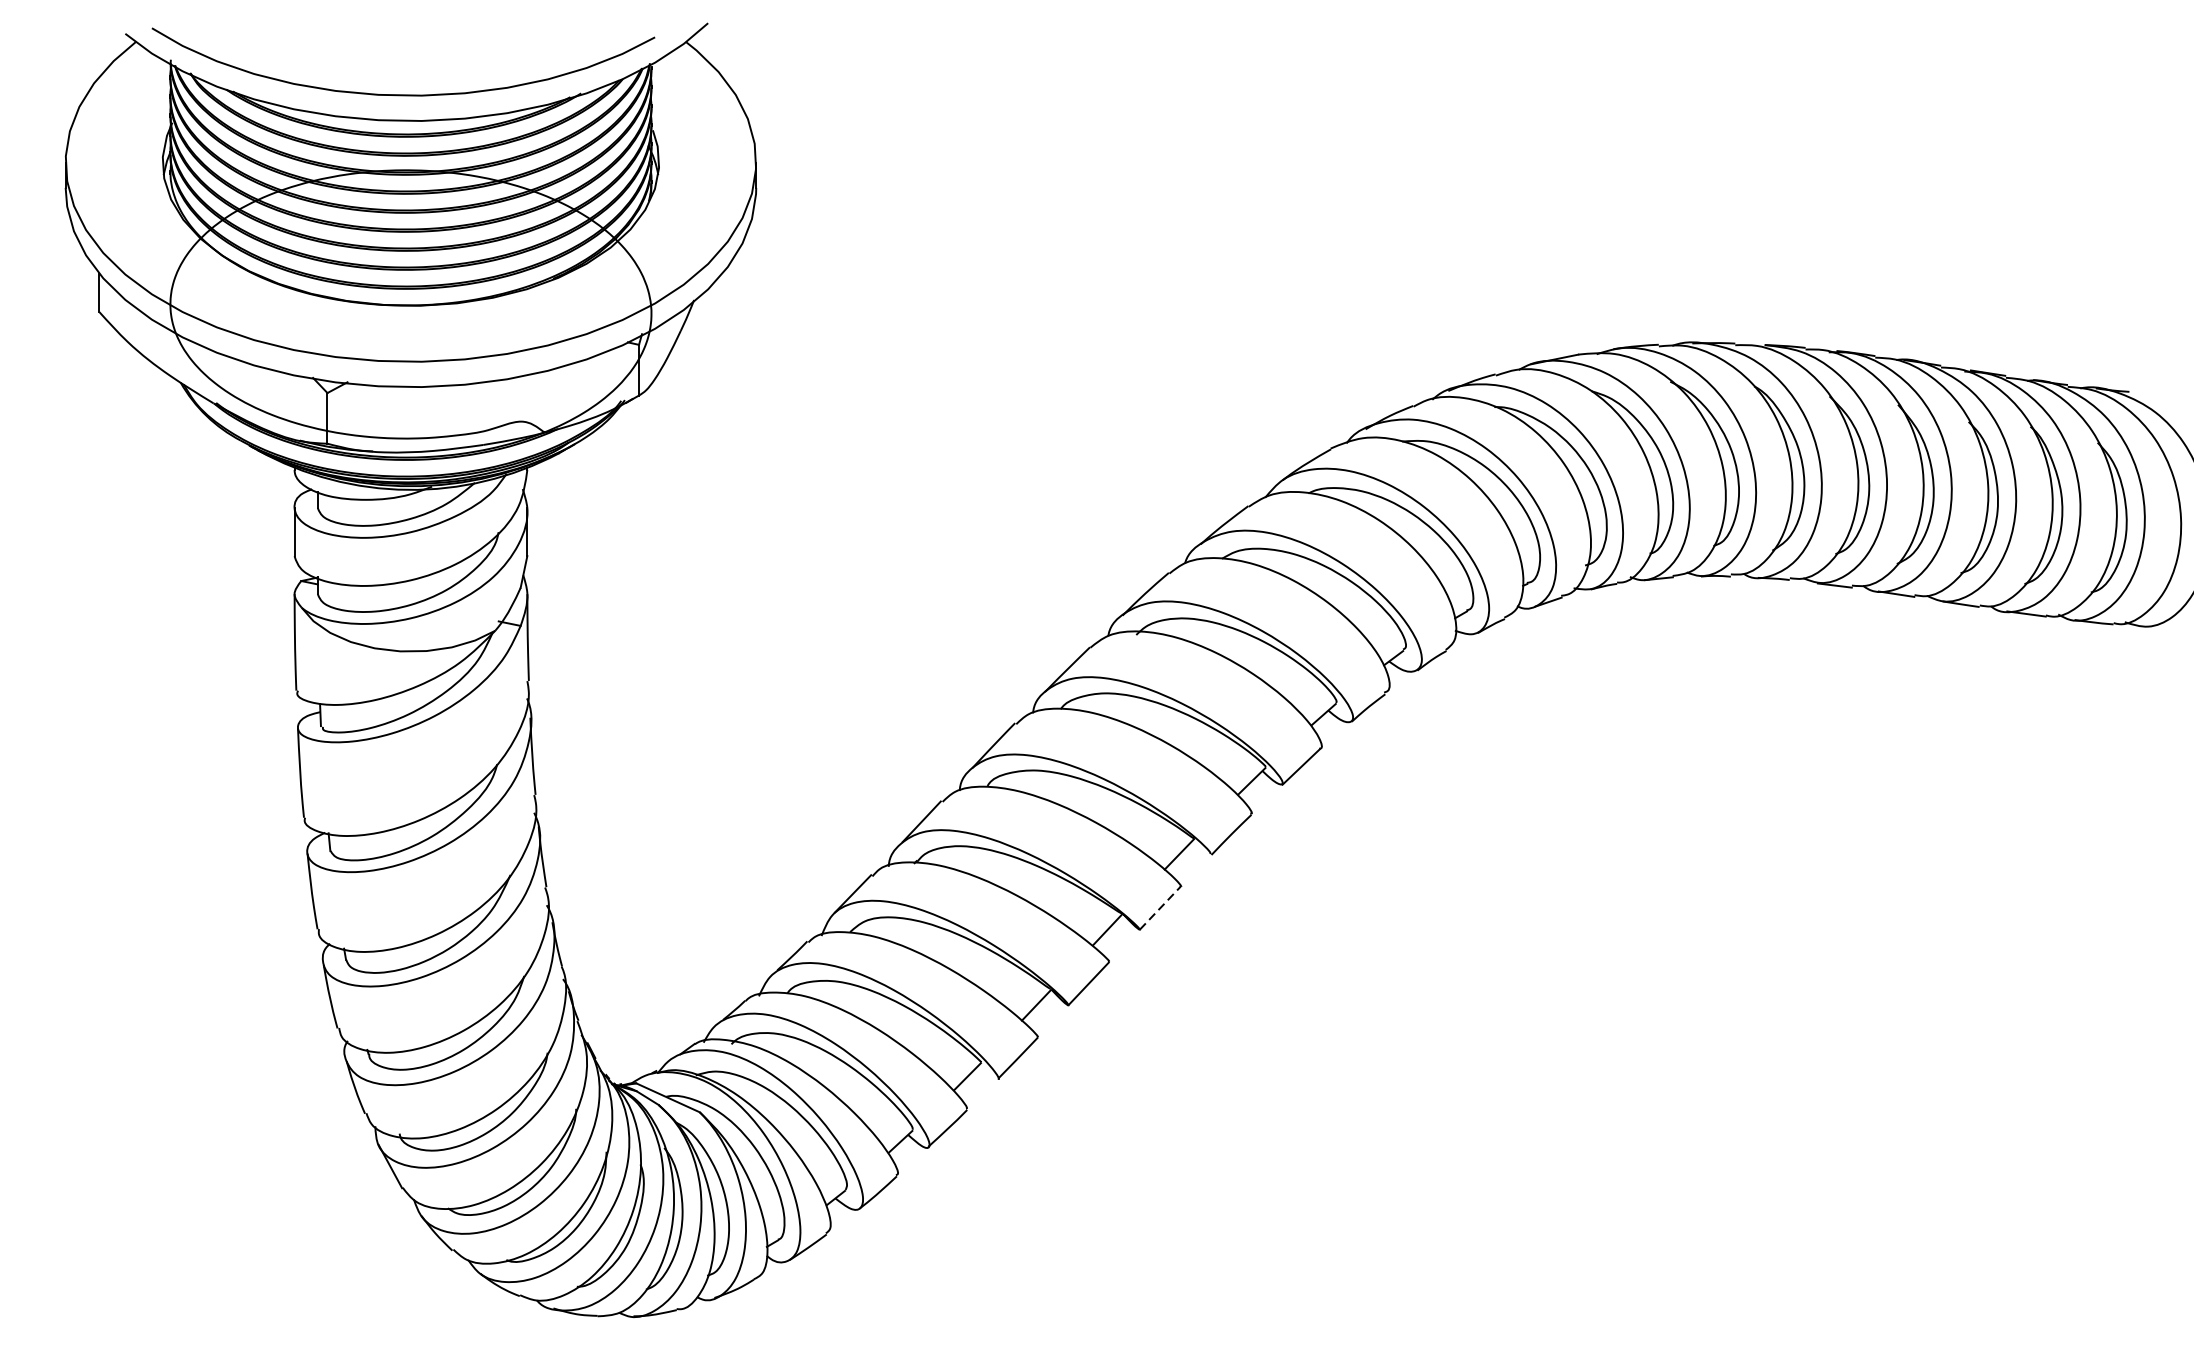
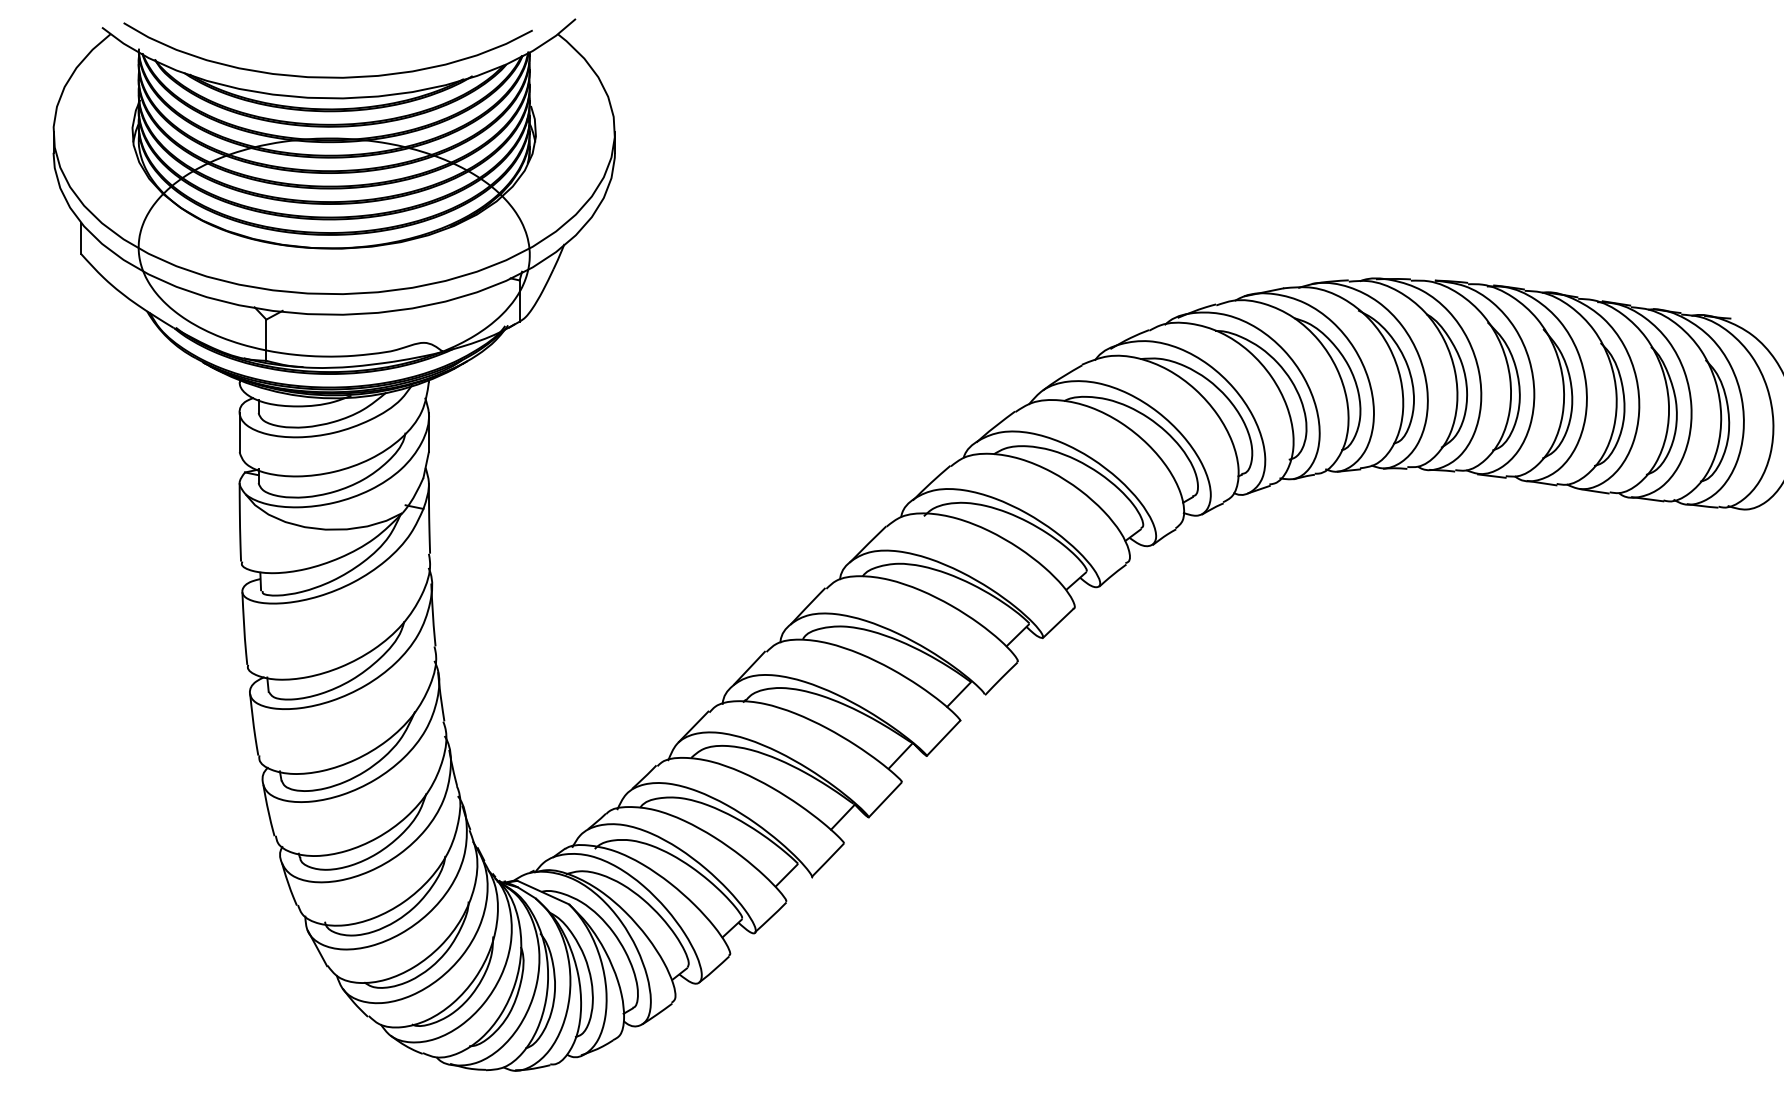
line: (1160, 908) -> (943, 738), dashed -> solid

